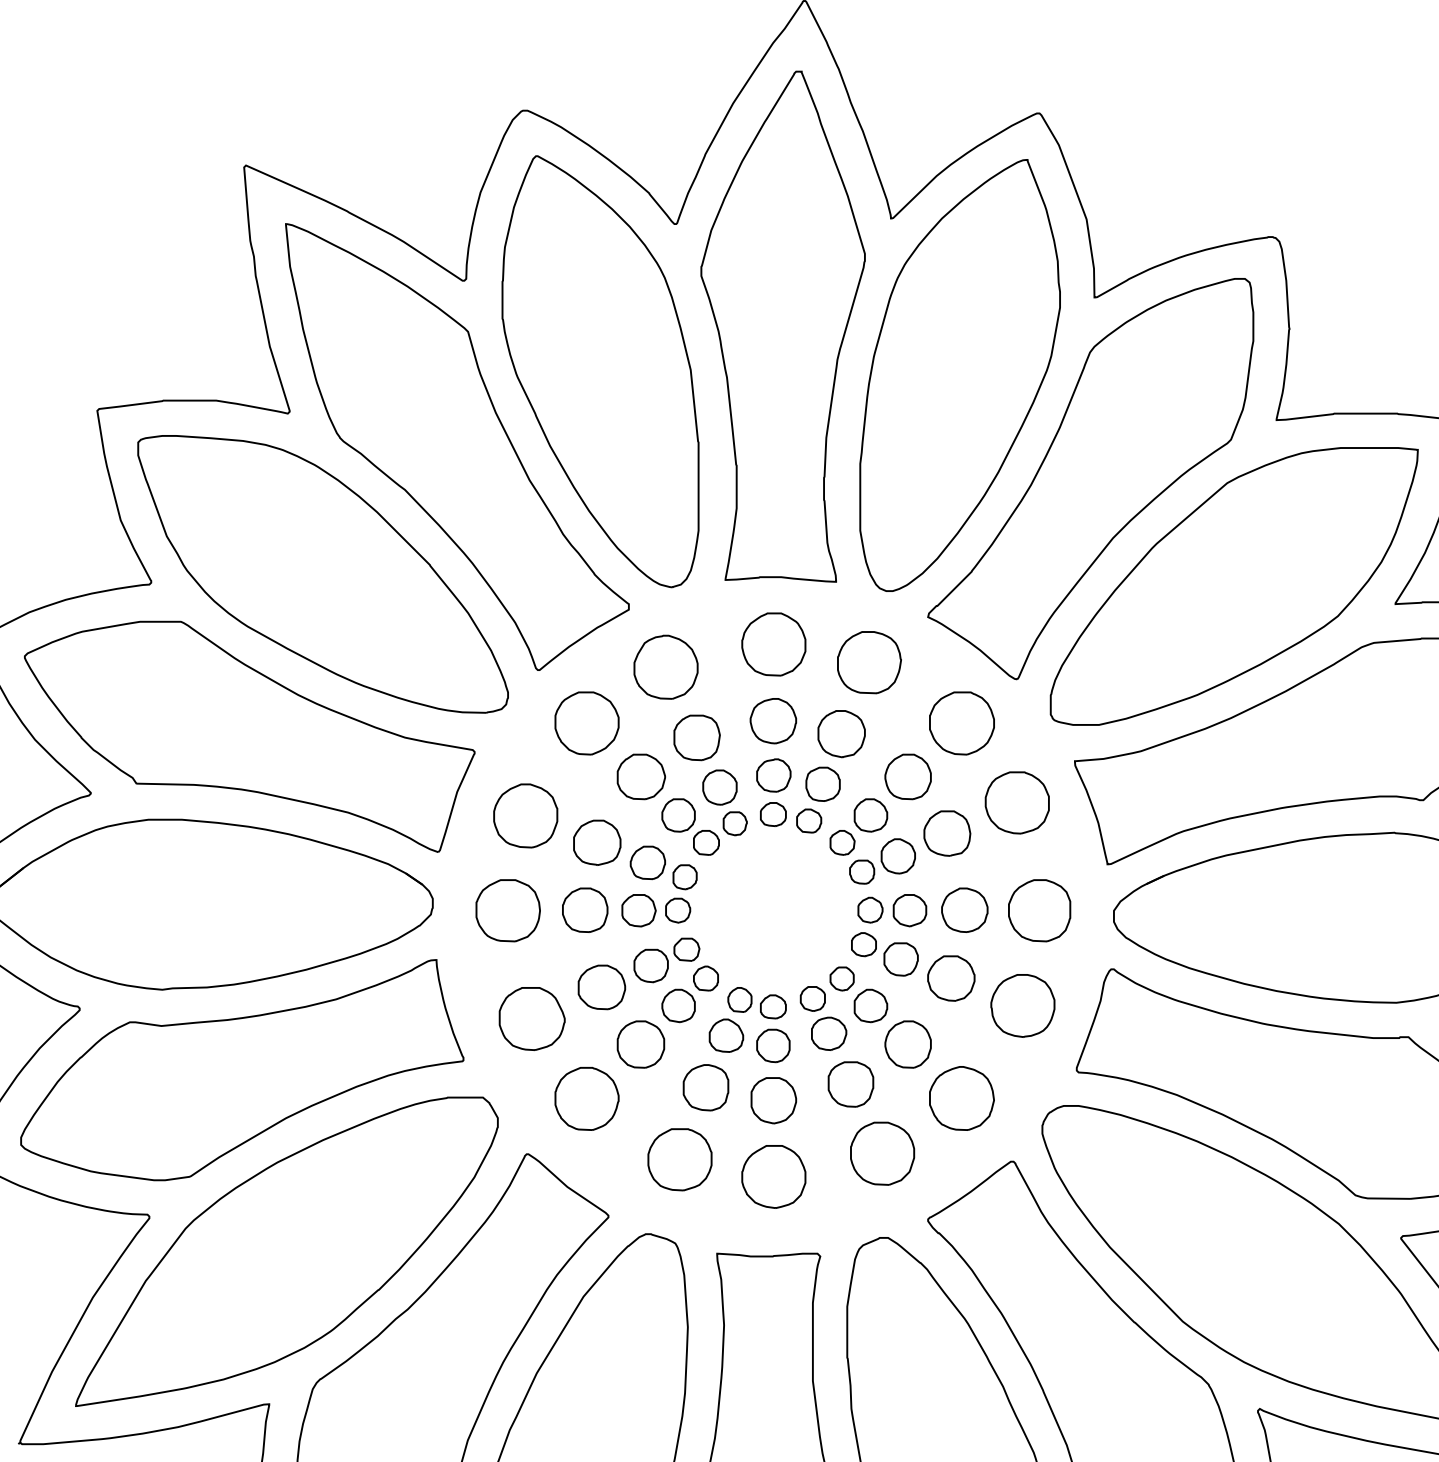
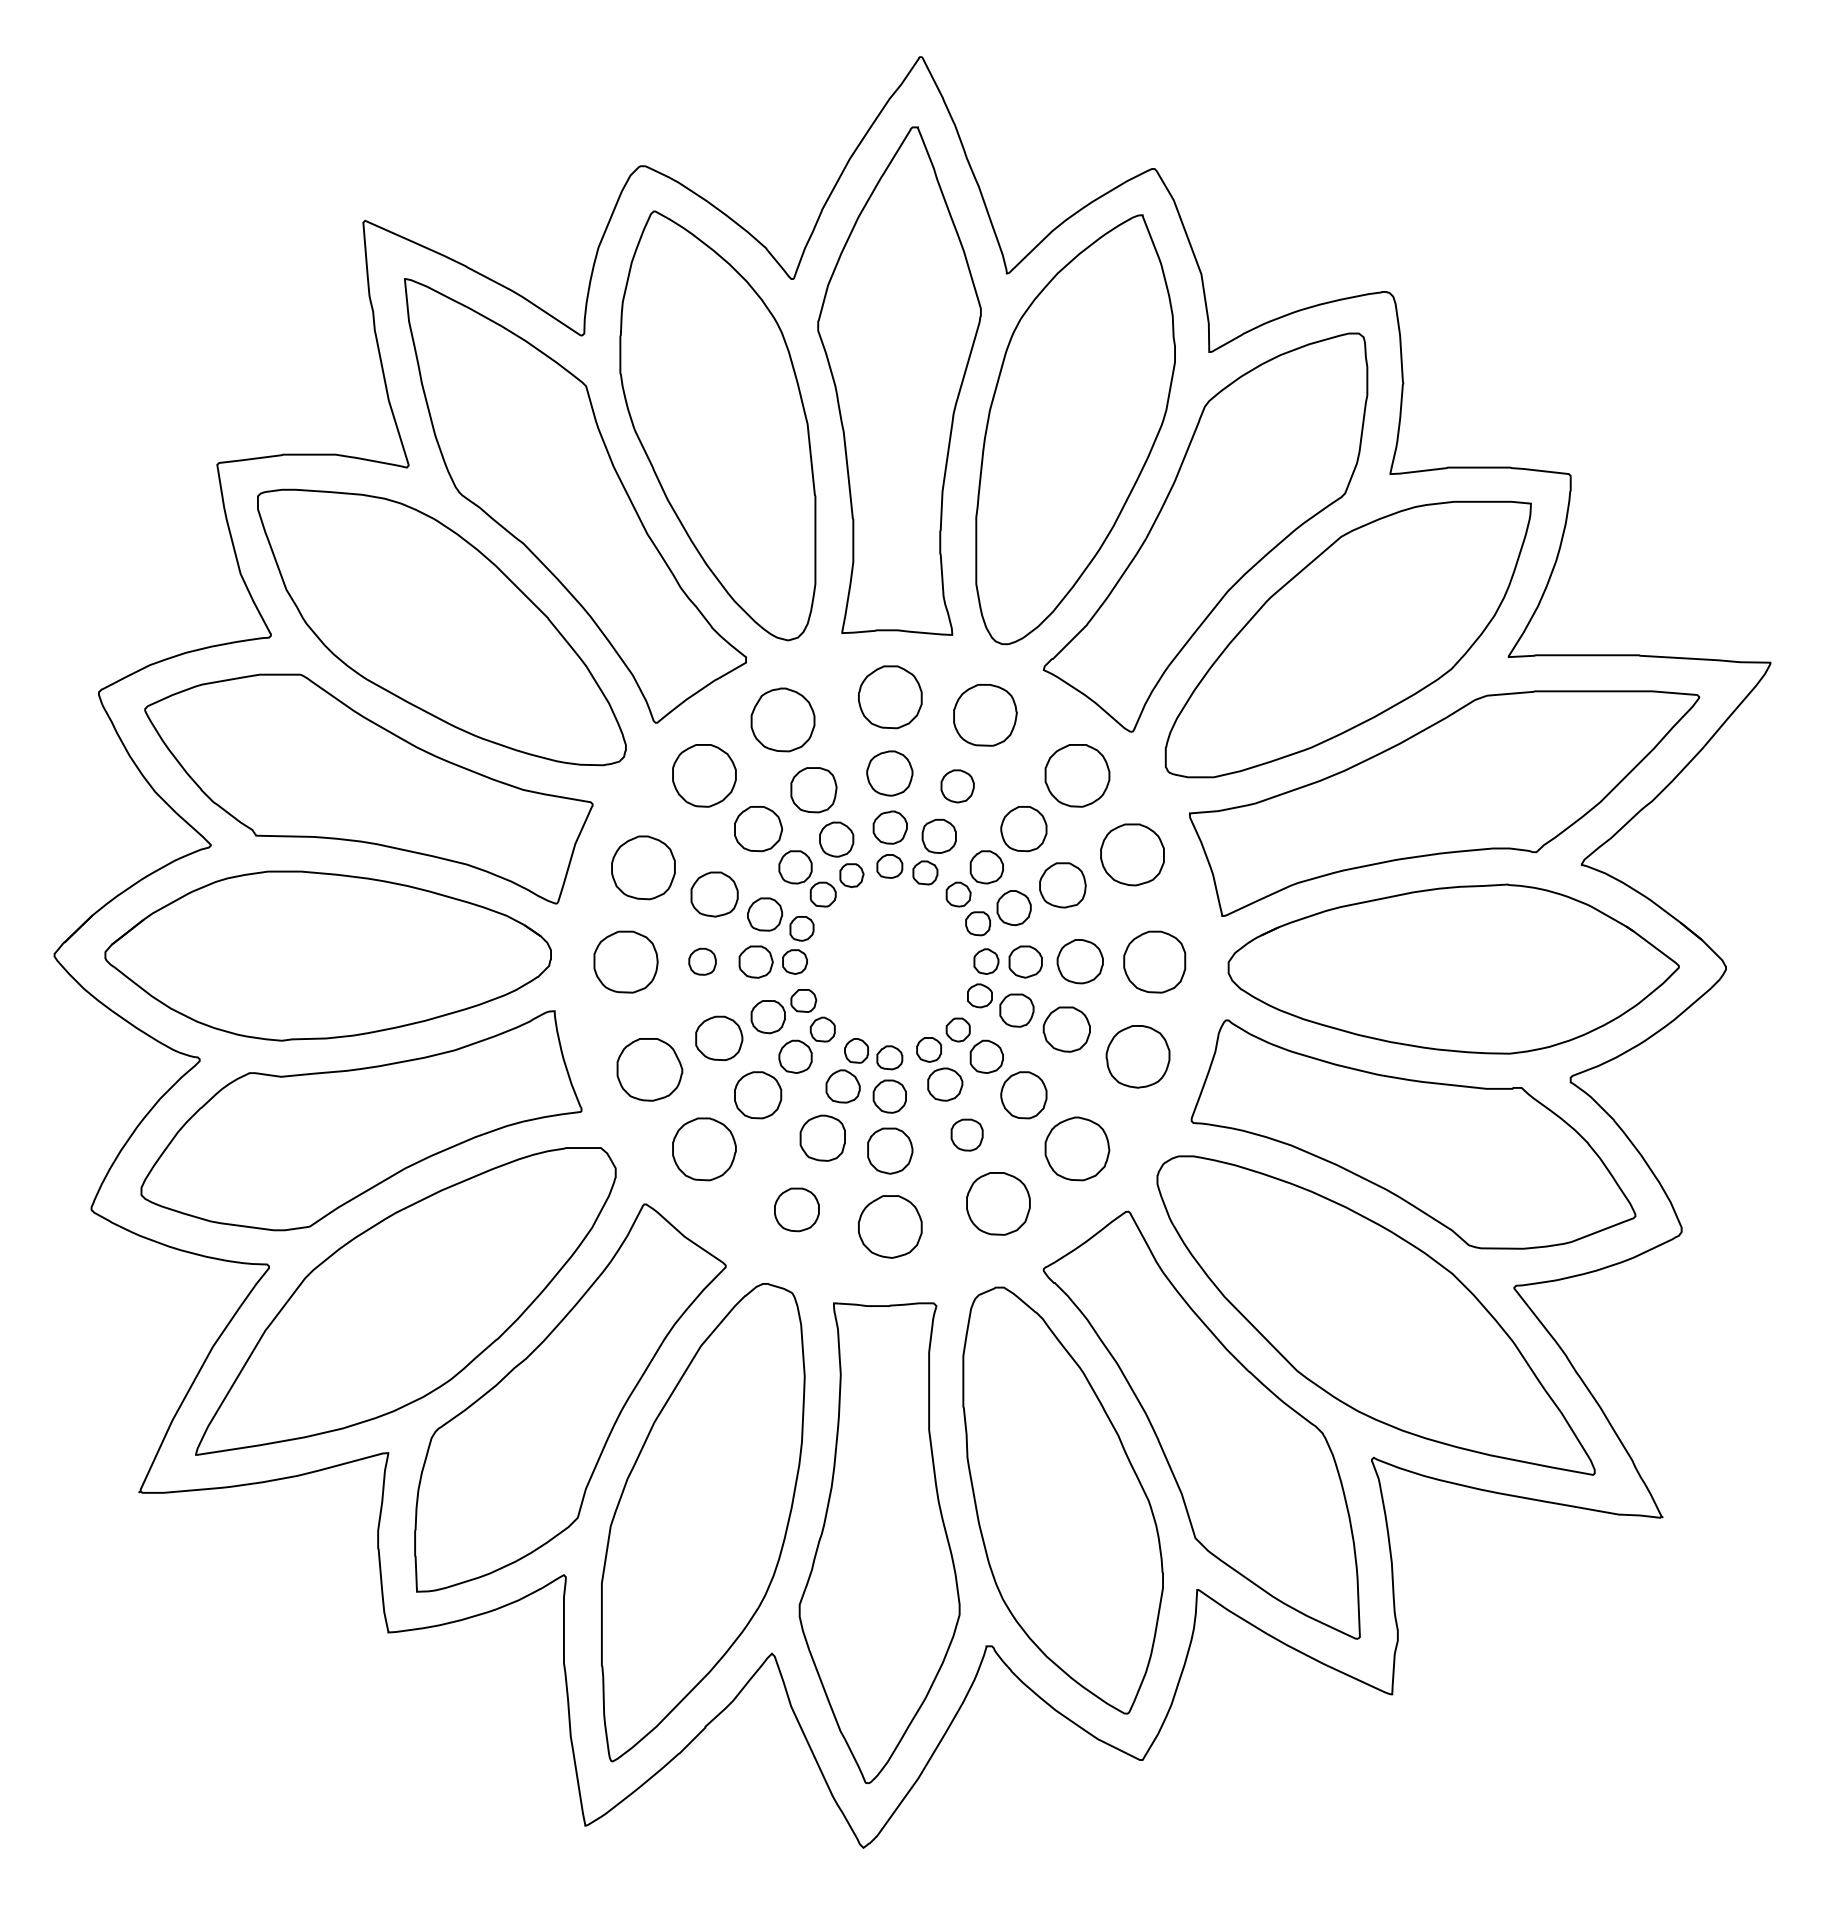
part: (841, 734) -> (957, 786), size x0.7
part: (585, 910) -> (702, 961), size x0.6
part: (851, 1084) -> (967, 1135), size x0.7
part: (679, 1159) -> (796, 1209), size x0.7

